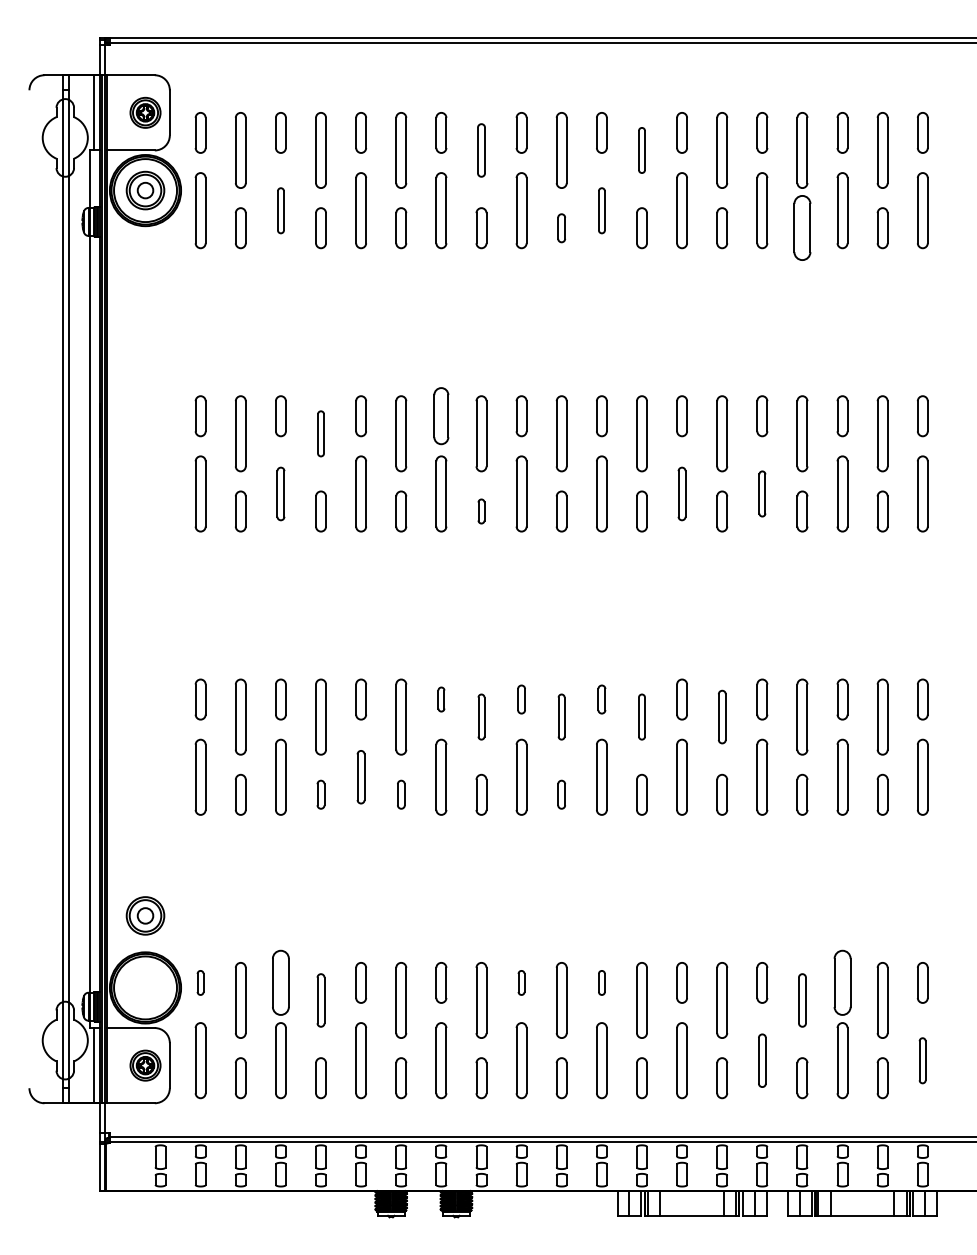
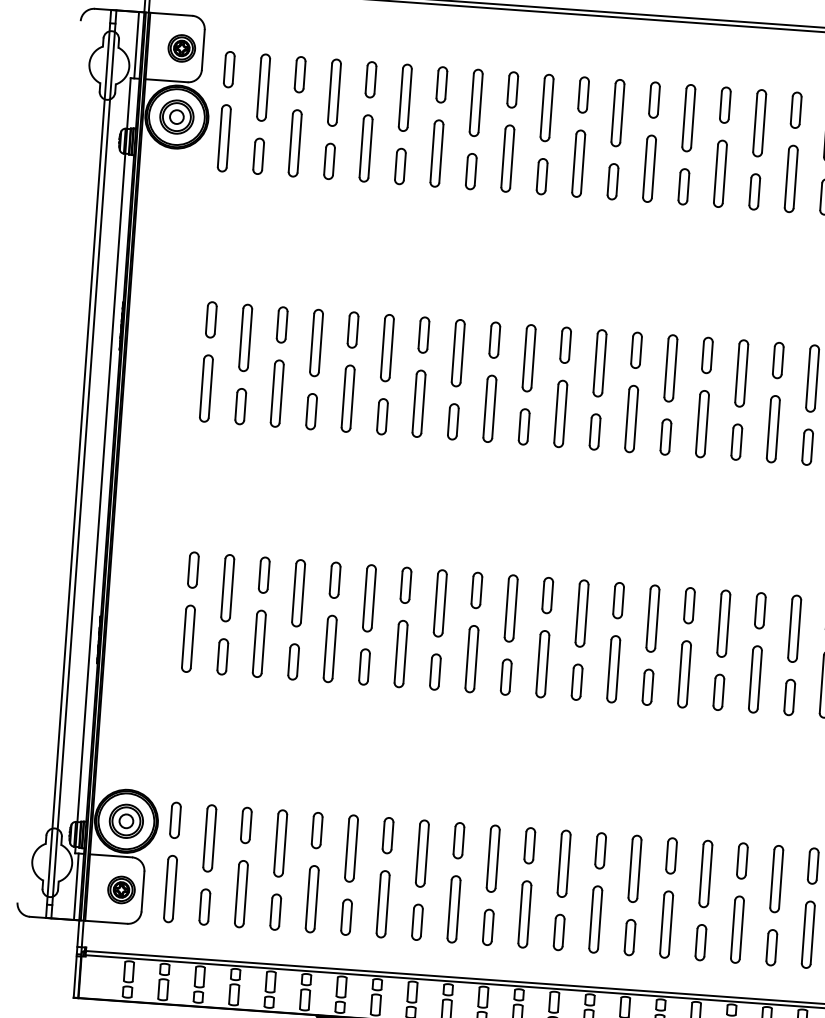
part: (481, 150) -> (476, 102), size x1.43
part: (641, 150) -> (617, 113), size x1.67
part: (280, 210) -> (294, 143), size x1.67
part: (601, 210) -> (578, 163), size x1.67
part: (561, 228) -> (541, 176), size x1.43
part: (802, 228) -> (754, 192), size x0.62
part: (441, 416) -> (424, 335), size x0.71
part: (320, 433) -> (316, 342), size x1.67
part: (280, 493) -> (276, 393), size x1.43
part: (681, 493) -> (631, 418), size x1.43
part: (762, 493) -> (702, 423), size x1.67
part: (481, 511) -> (453, 421), size x1.67
part: (441, 699) -> (406, 585), size x1.67
part: (521, 699) -> (476, 590), size x1.43
part: (601, 699) -> (547, 595), size x1.43
part: (481, 716) -> (440, 602), size x1.67
part: (561, 716) -> (511, 607), size x1.67
part: (641, 716) -> (581, 613), size x1.67
part: (722, 716) -> (653, 618), size x1.43
part: (360, 776) -> (329, 648), size x1.43
part: (320, 794) -> (293, 661), size x1.43
part: (401, 794) -> (364, 666), size x1.43
part: (561, 794) -> (506, 676), size x1.43
part: (145, 915) -> (126, 820), moved
part: (200, 982) -> (175, 820), size x1.67
part: (280, 982) -> (245, 825), size x0.62
part: (521, 982) -> (458, 840), size x1.67
part: (601, 982) -> (529, 845), size x1.67
part: (842, 982) -> (742, 860), size x0.62
part: (320, 1000) -> (280, 843), size x1.43
part: (802, 1000) -> (705, 874), size x1.43
part: (762, 1060) -> (666, 924), size x1.43
part: (922, 1060) -> (808, 934), size x1.67

